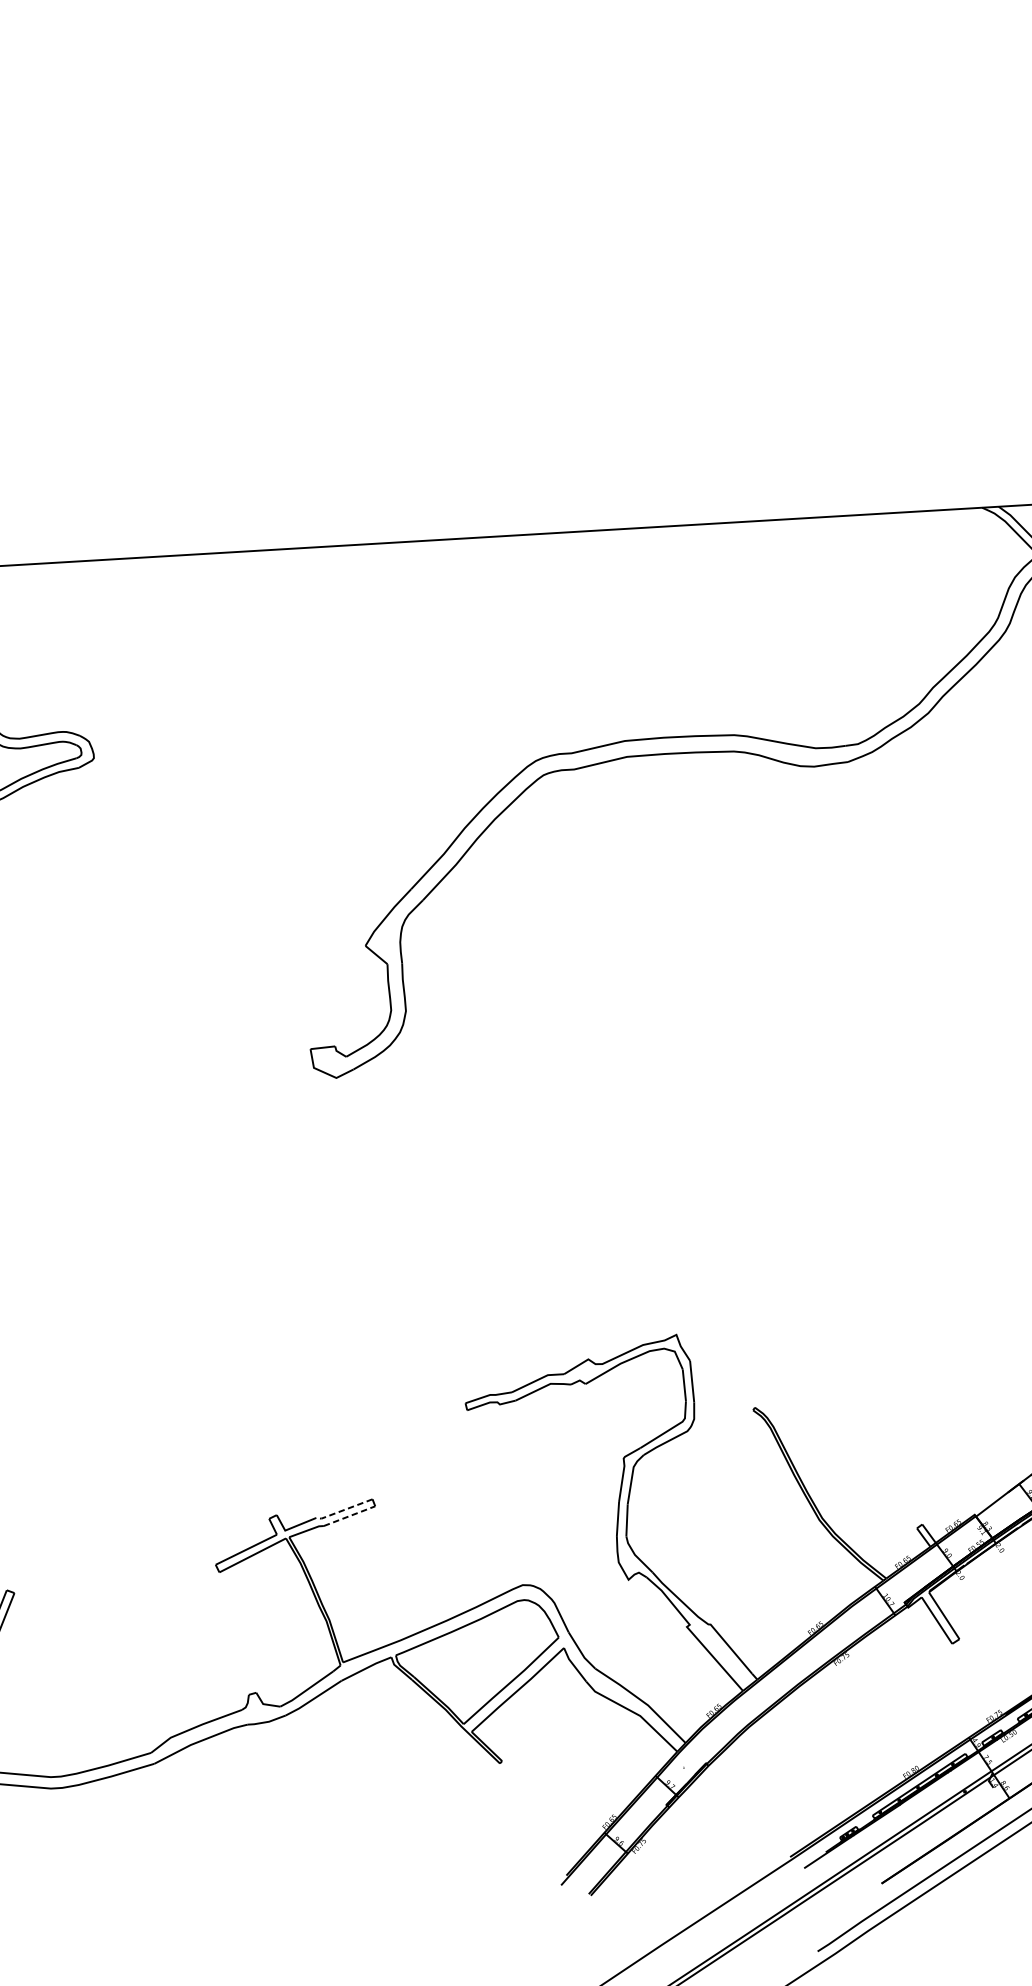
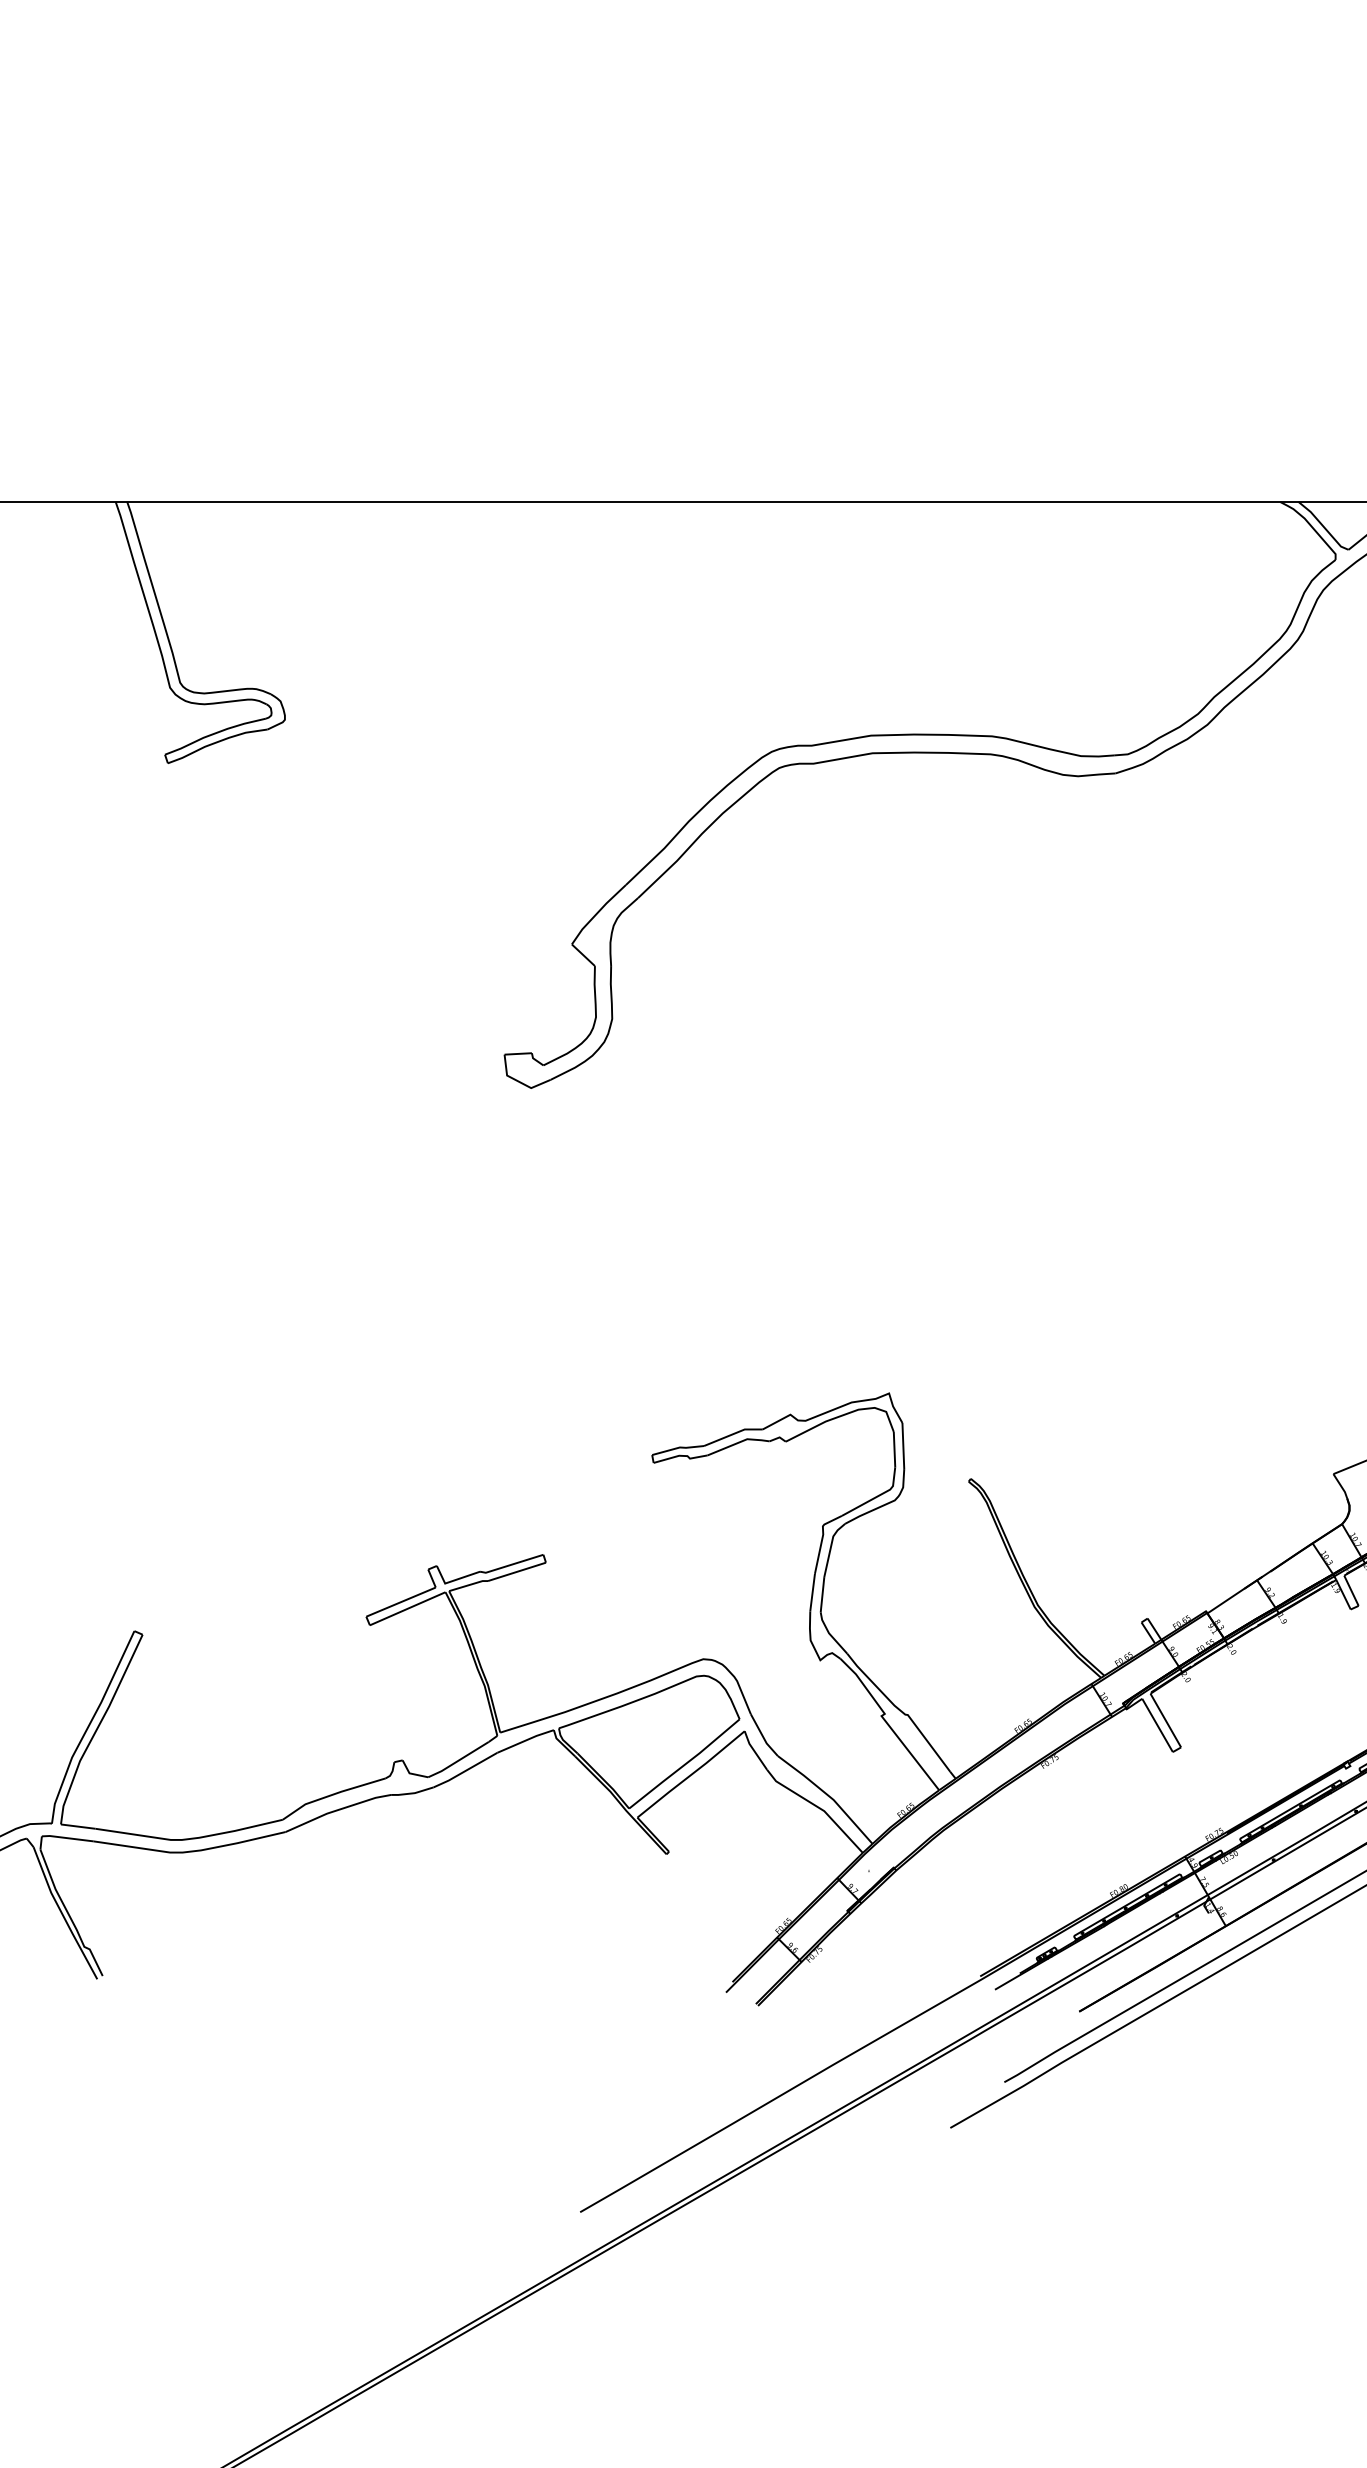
line: (344, 1509) -> (511, 1564), dashed -> solid
line: (350, 1515) -> (517, 1571), dashed -> solid

